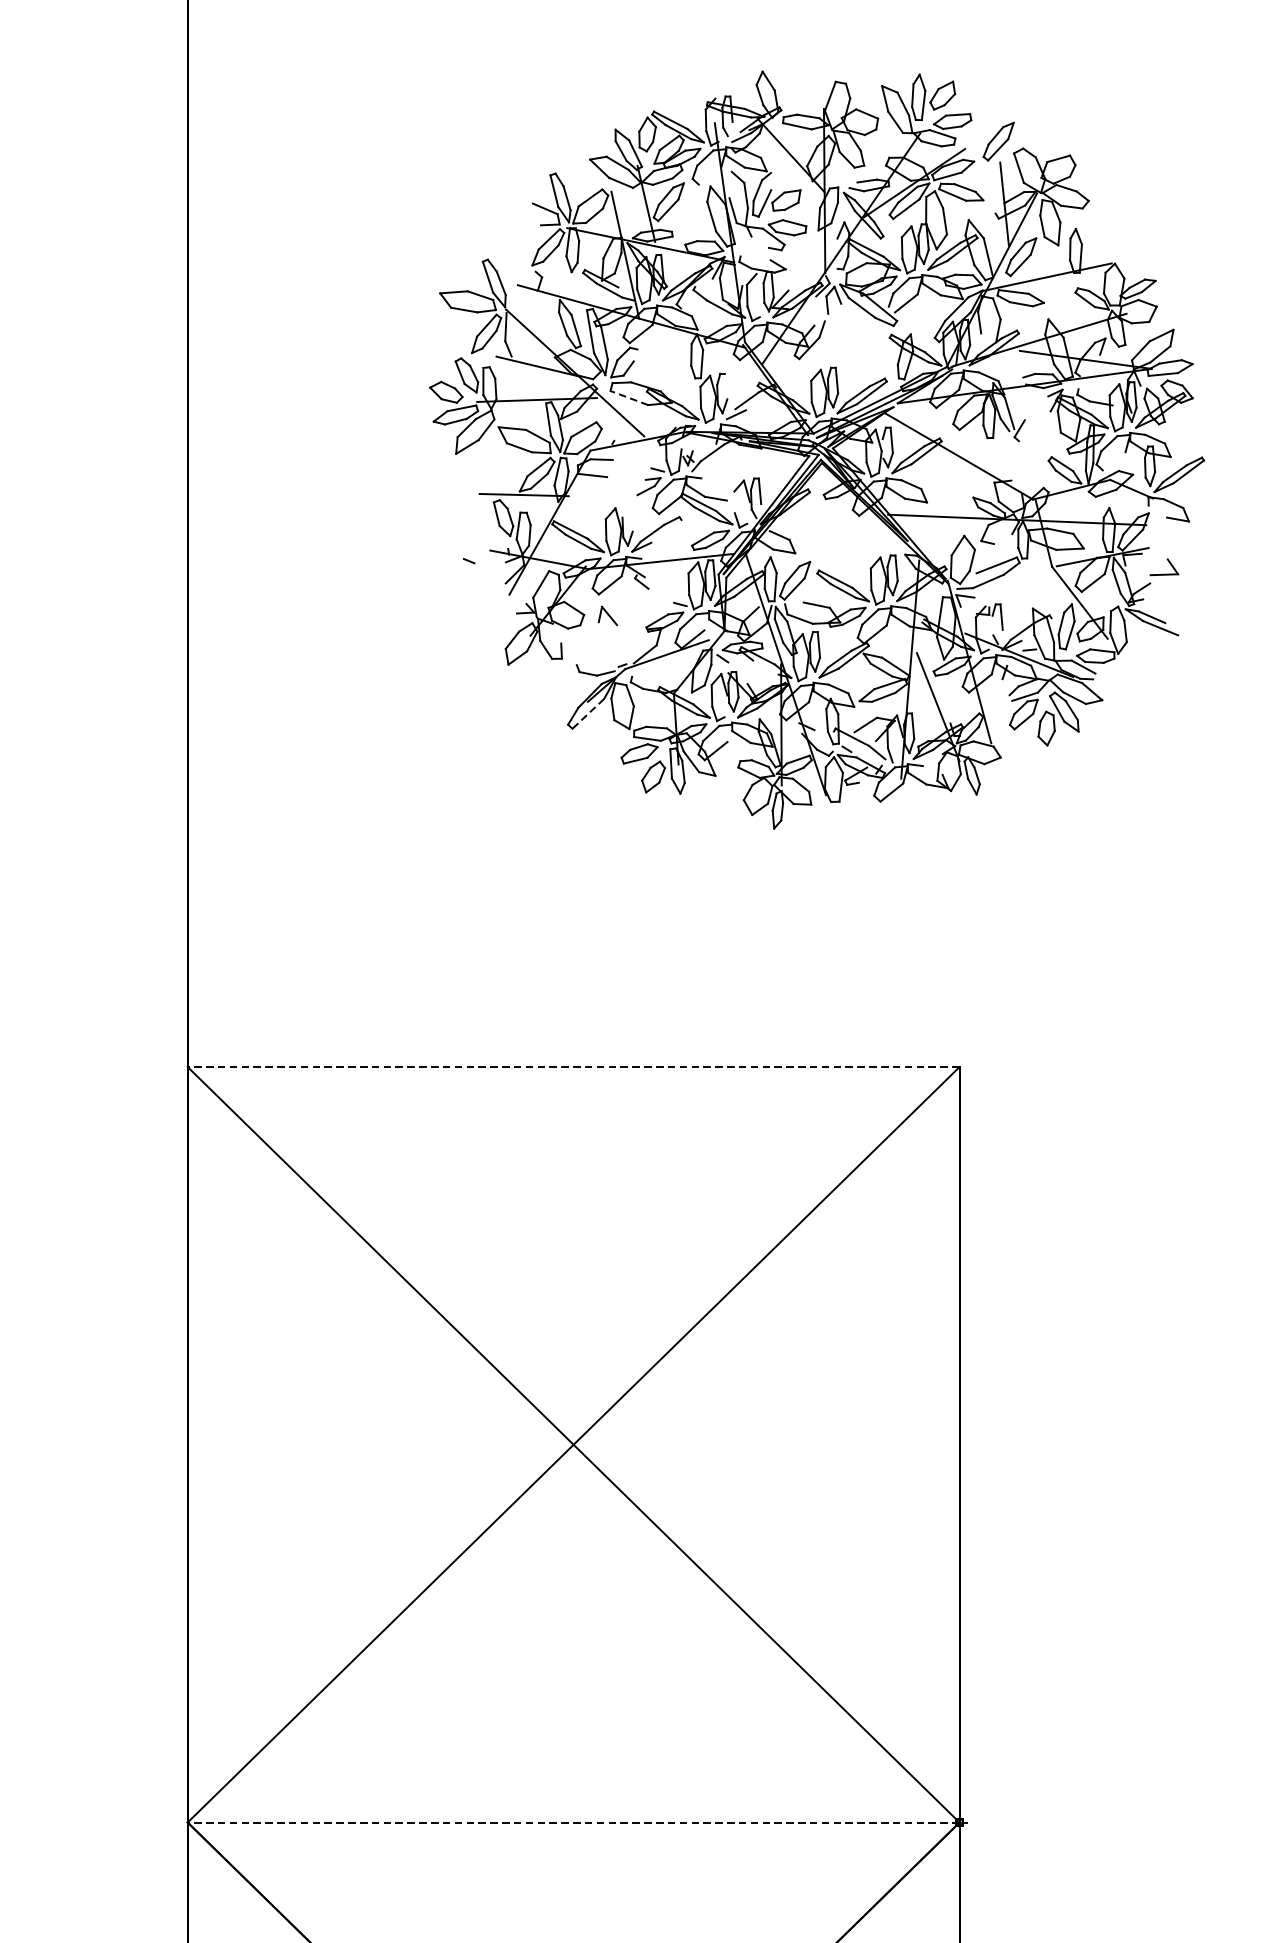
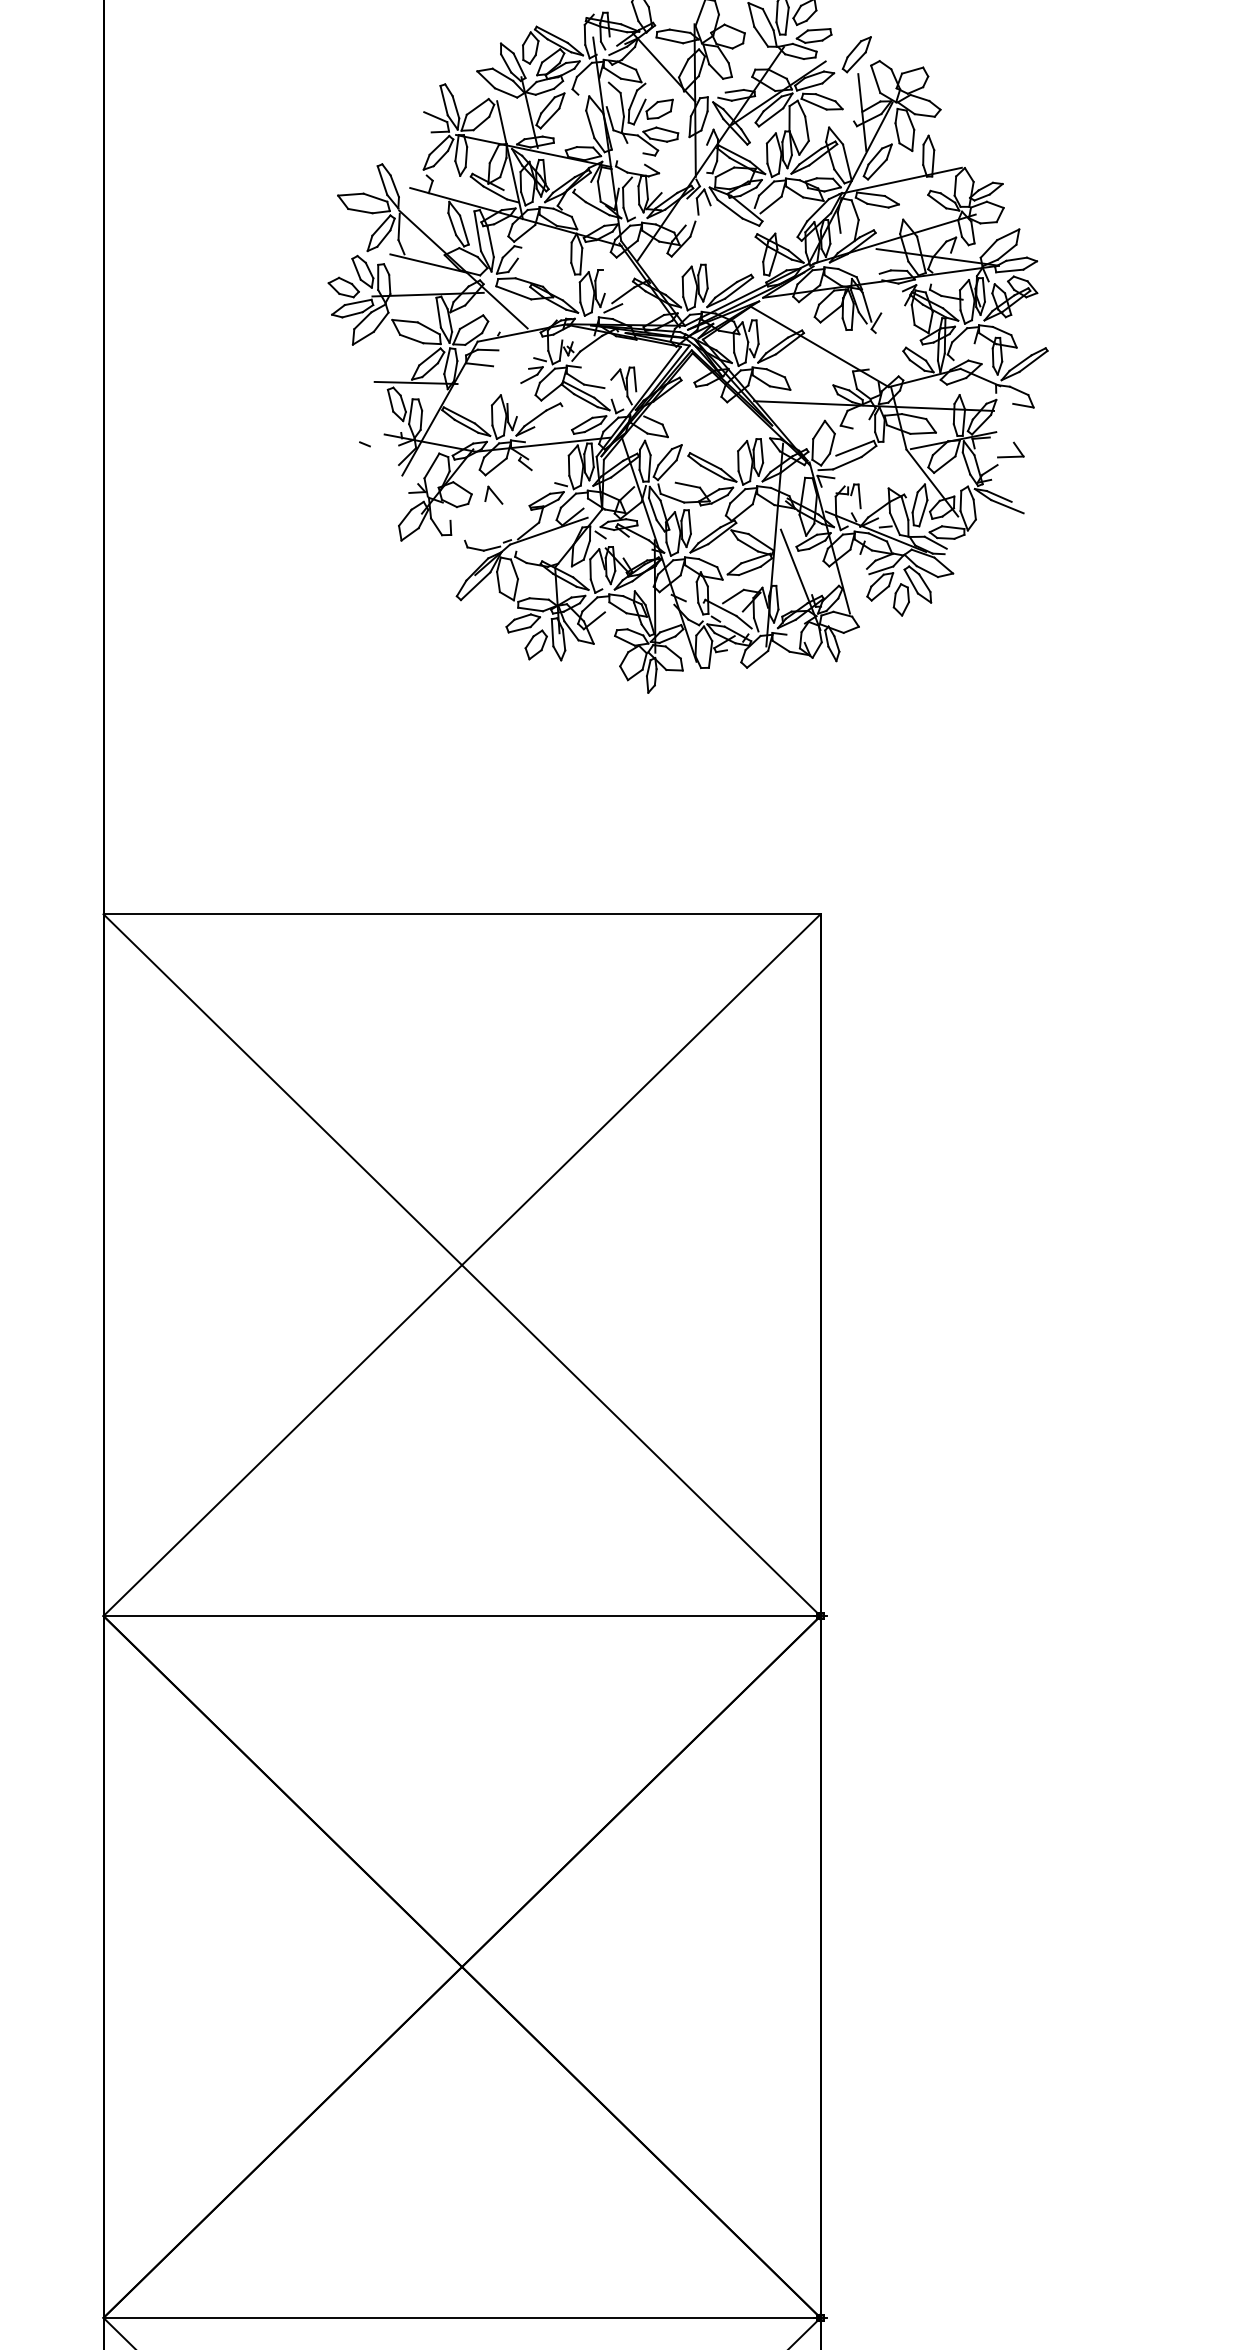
line: (629, 397) -> (513, 292), dashed -> solid
line: (588, 714) -> (475, 586), dashed -> solid
line: (574, 1067) -> (462, 914), dashed -> solid
line: (574, 1822) -> (462, 1616), dashed -> solid

